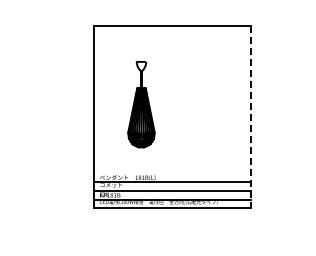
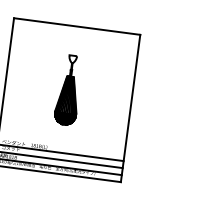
part: (141, 104) -> (68, 90), moved
line: (250, 117) -> (130, 108), dashed -> solid

